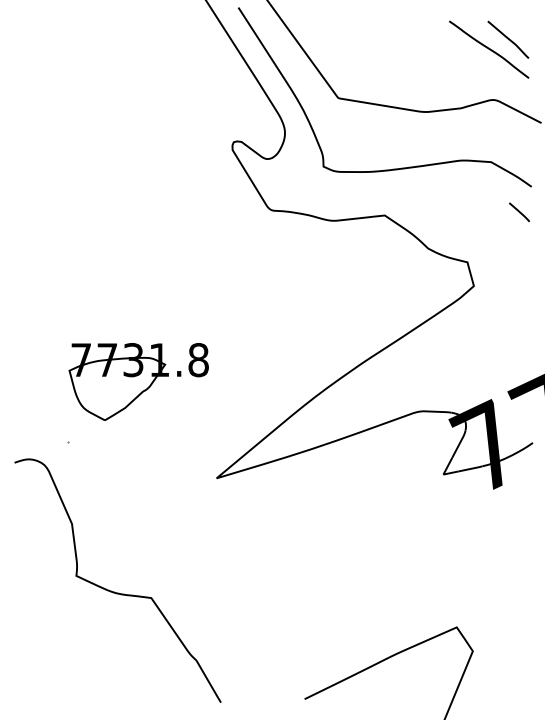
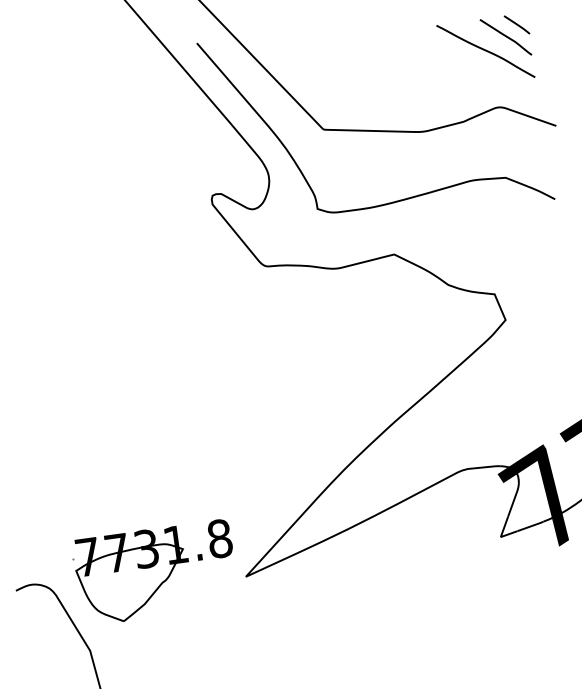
line: (519, 211) -> (516, 23), moved
part: (138, 381) -> (155, 572), moved

